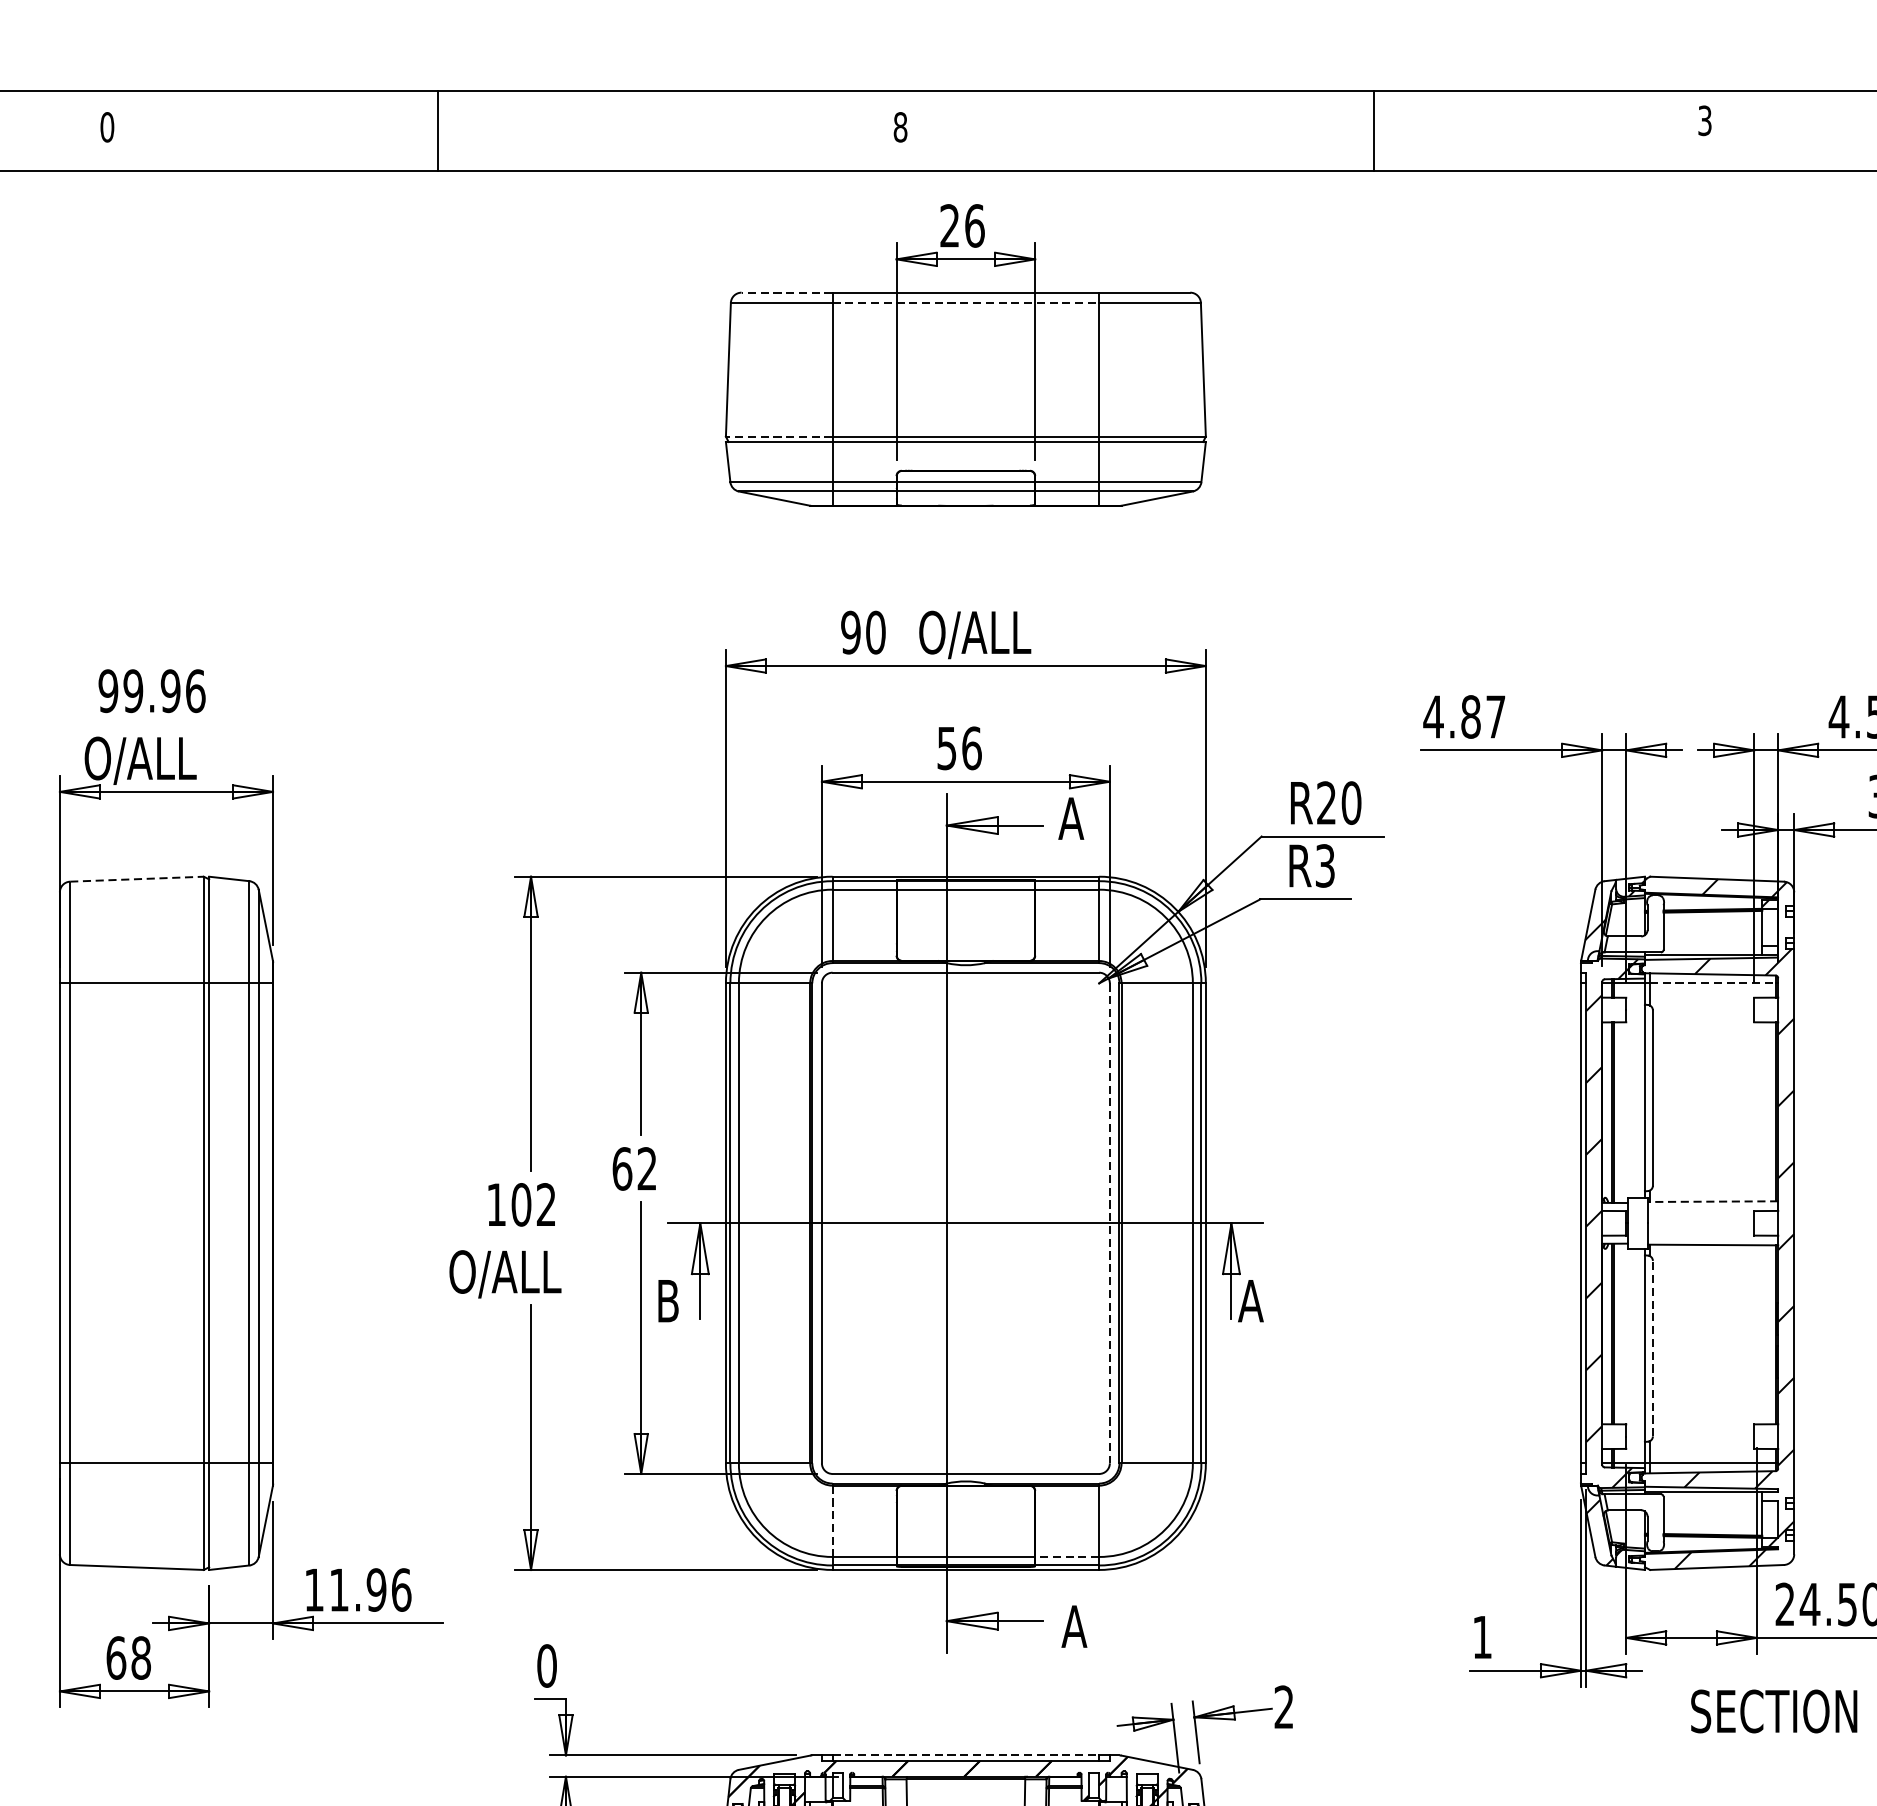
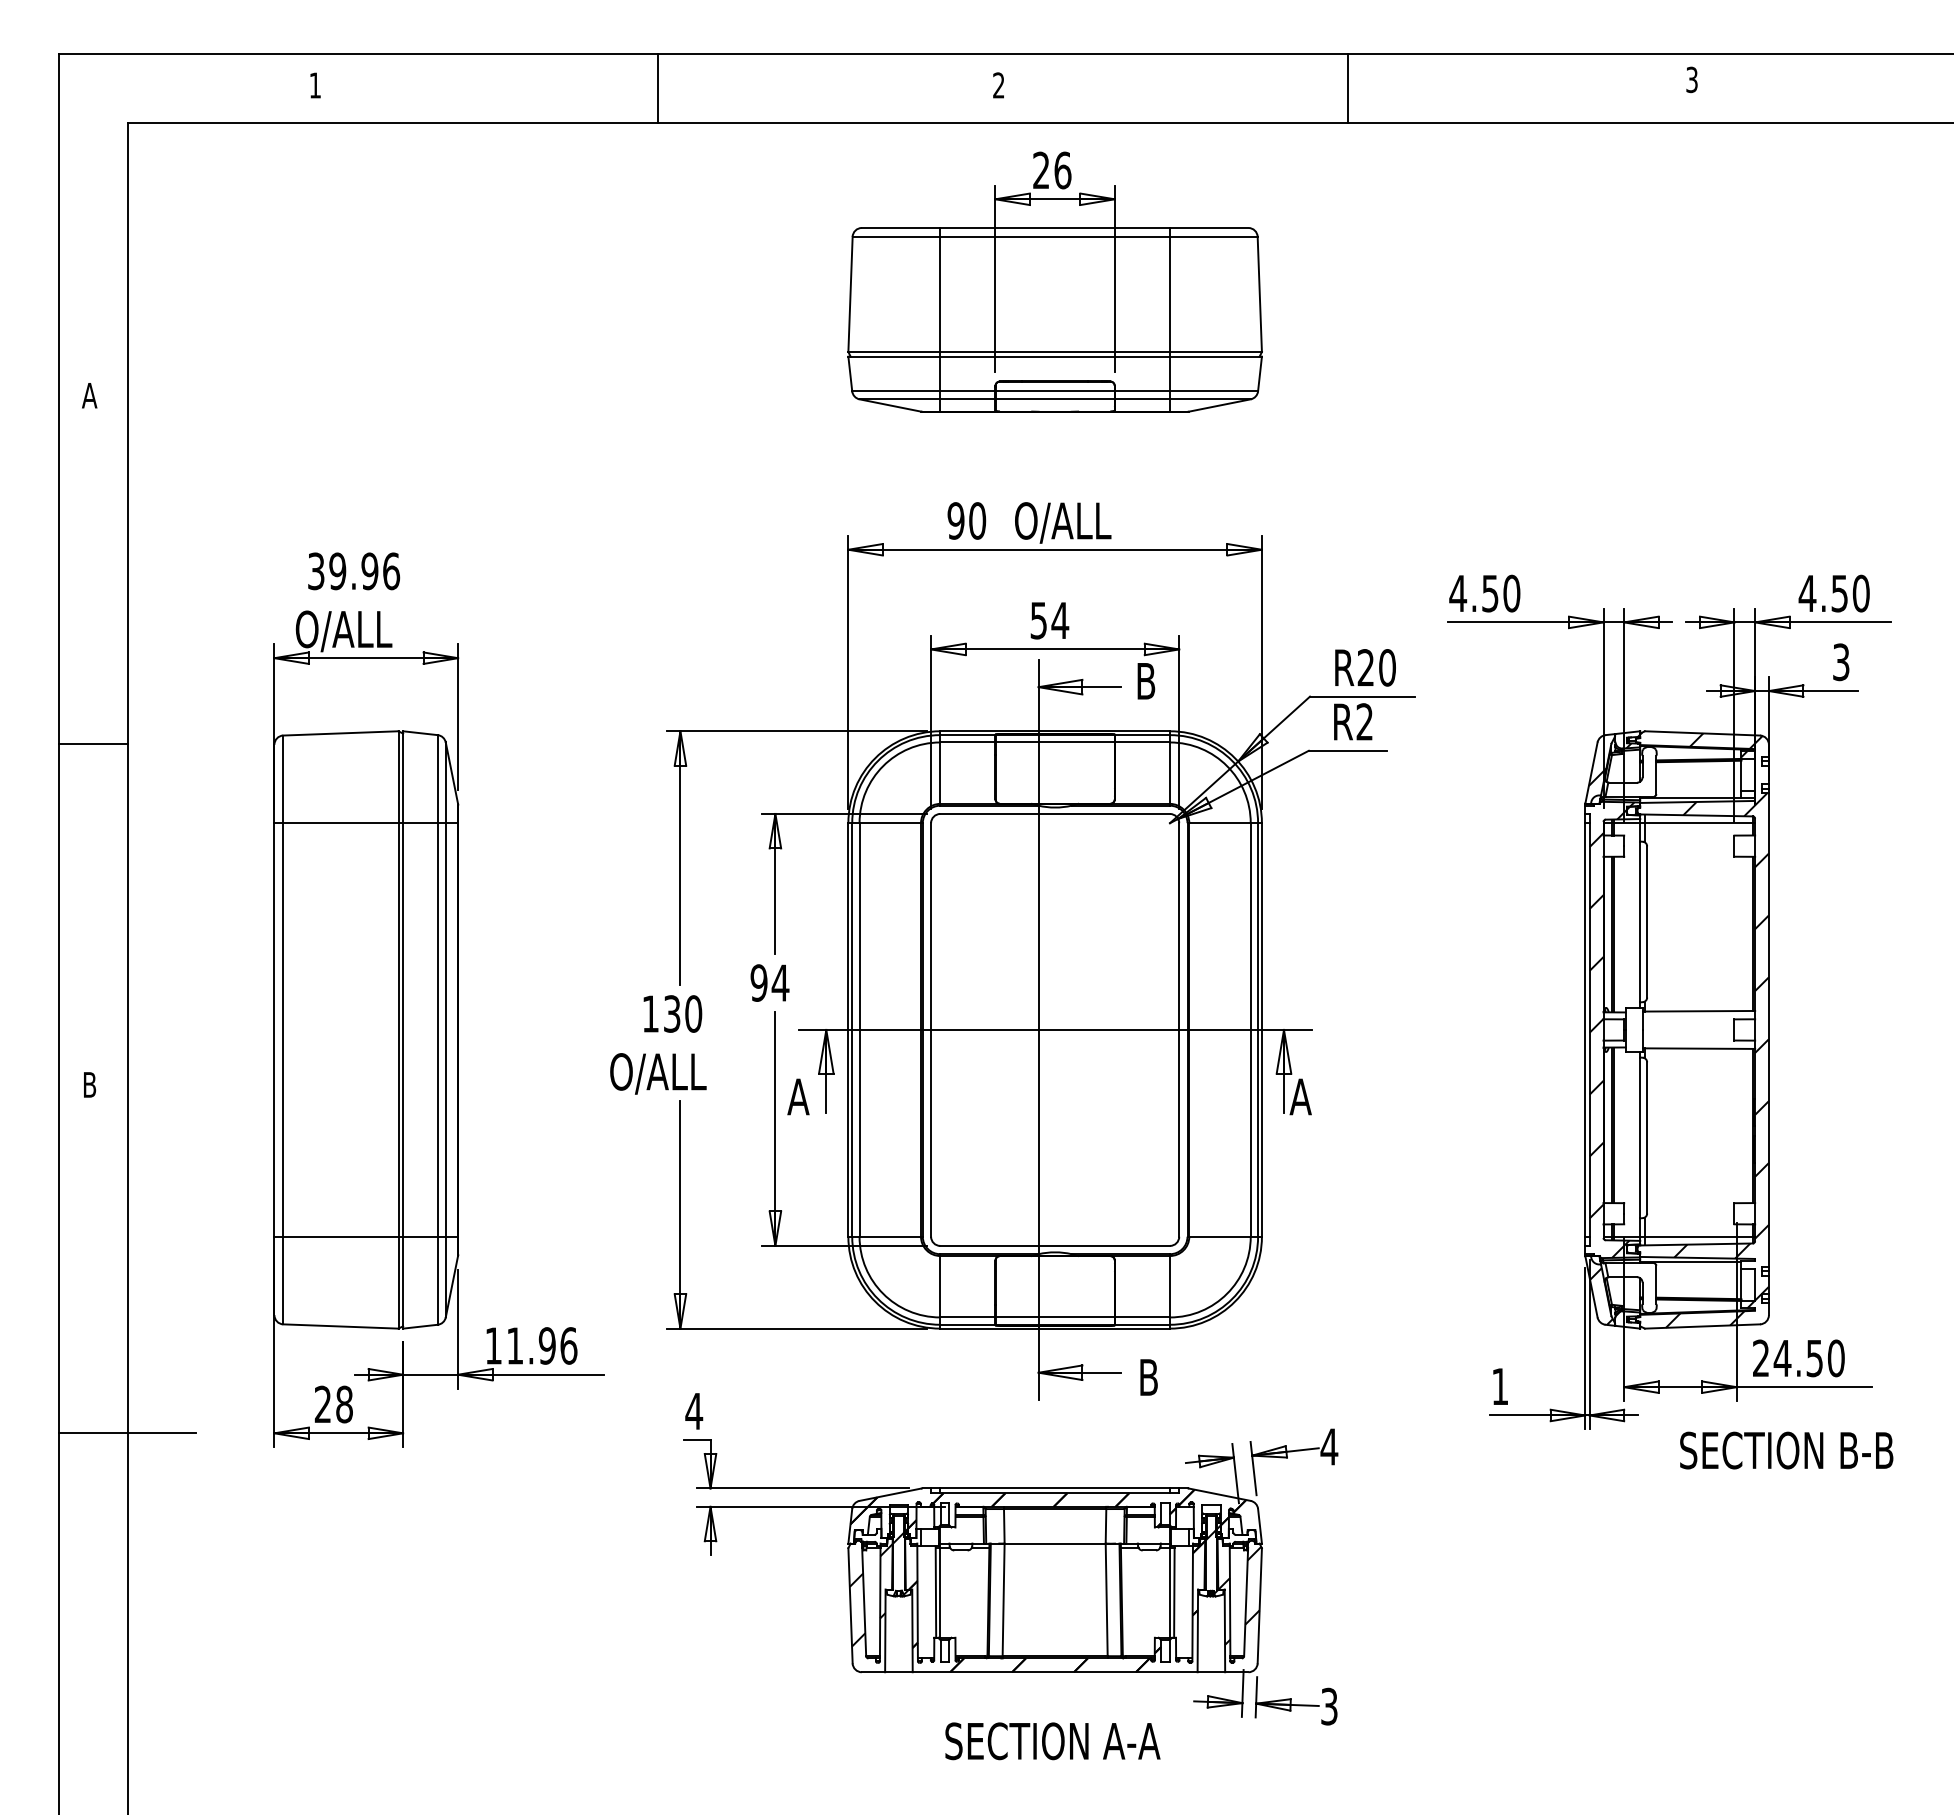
text: (107, 127) -> (315, 85), 0 -> 1
text: (900, 127) -> (998, 85), 8 -> 2
line: (438, 130) -> (658, 88), moved
line: (1373, 130) -> (1347, 88), moved
line: (786, 293) -> (900, 228), dashed -> solid
line: (966, 302) -> (1055, 236), dashed -> solid
line: (779, 437) -> (894, 352), dashed -> solid
text: (107, 691) -> (315, 571), 99.96 -> 39.96
text: (1483, 716) -> (1501, 593), 4.87 -> 4.50
text: (972, 748) -> (1060, 620), 56 -> 54
text: (1070, 818) -> (1145, 681), A -> B
text: (1324, 865) -> (1364, 721), R3 -> R2
line: (136, 879) -> (340, 733), dashed -> solid
line: (1713, 983) -> (1699, 823), dashed -> solid
text: (634, 1168) -> (769, 982), 62 -> 94
line: (1712, 1201) -> (1698, 1011), dashed -> solid
text: (533, 1204) -> (682, 1013), 102 -> 130
line: (1110, 1222) -> (1179, 1029), dashed -> solid
text: (668, 1300) -> (798, 1096), B -> A
line: (1653, 1348) -> (1647, 1137), dashed -> solid
line: (832, 1521) -> (940, 1286), dashed -> solid
line: (1067, 1557) -> (1142, 1317), dashed -> solid
text: (1074, 1626) -> (1148, 1377), A -> B
text: (115, 1657) -> (322, 1404), 68 -> 28
text: (547, 1666) -> (694, 1411), 0 -> 4
text: (1284, 1706) -> (1329, 1446), 2 -> 4
line: (966, 1755) -> (1055, 1488), dashed -> solid

